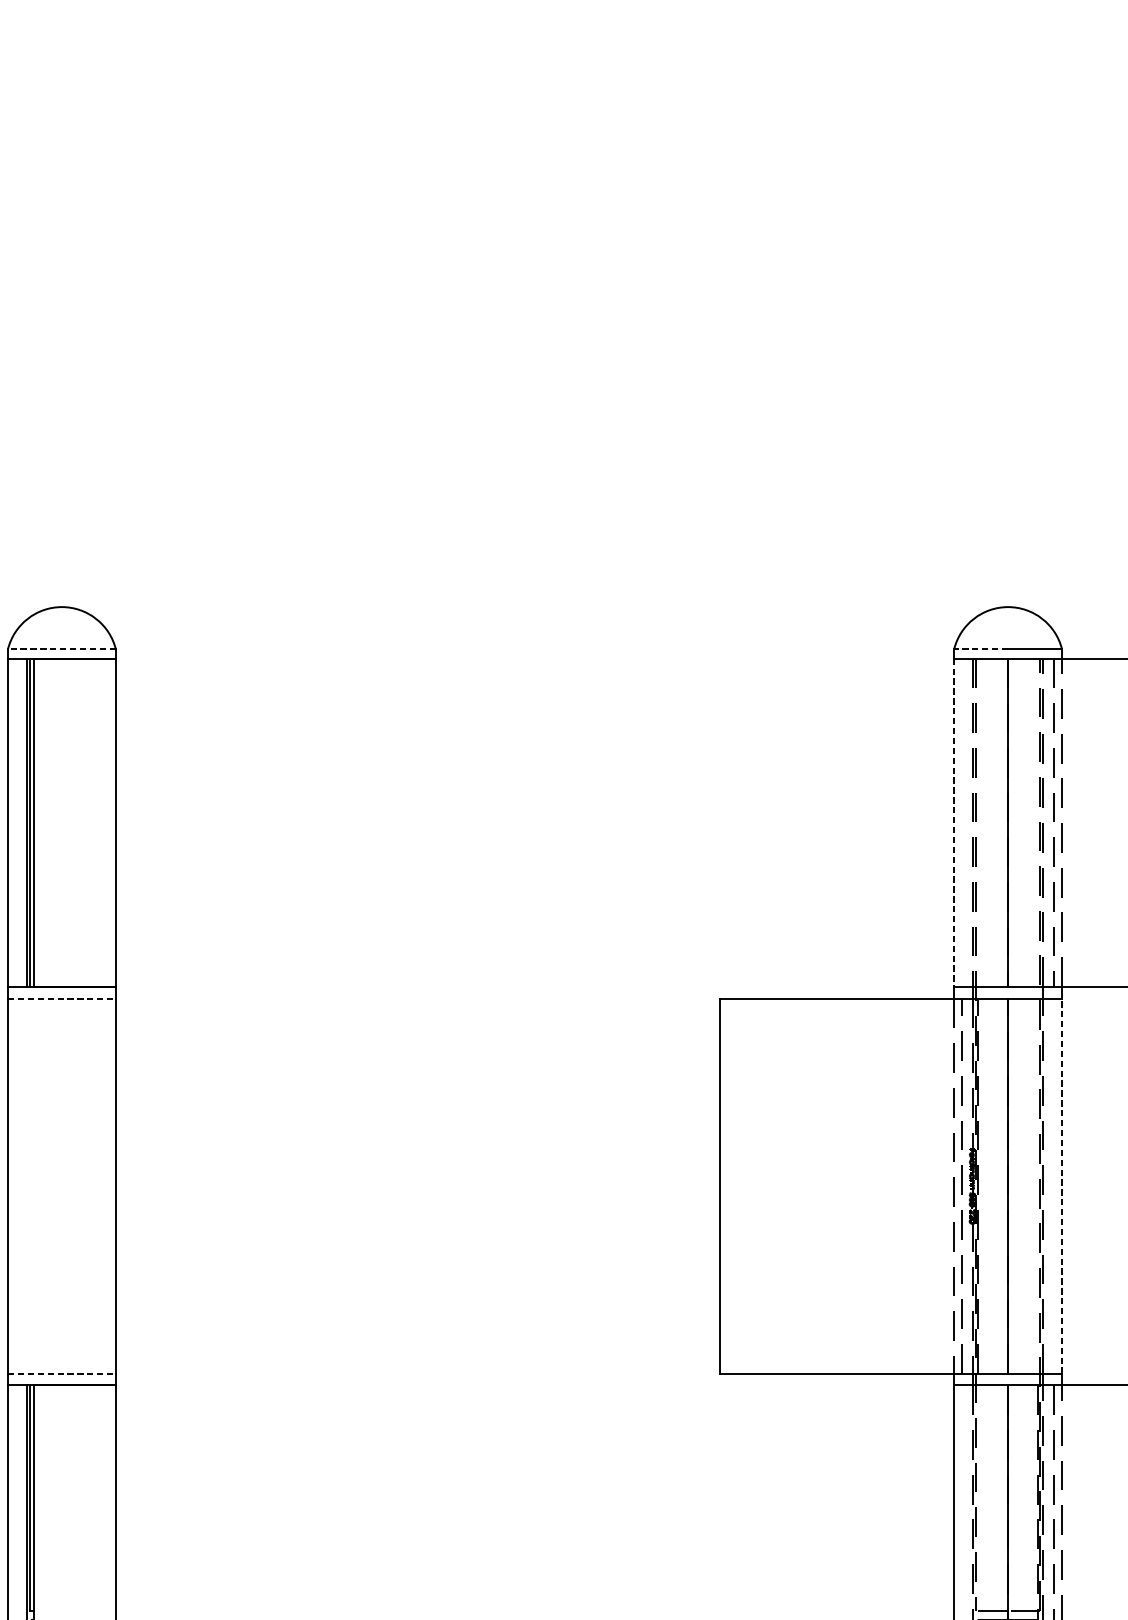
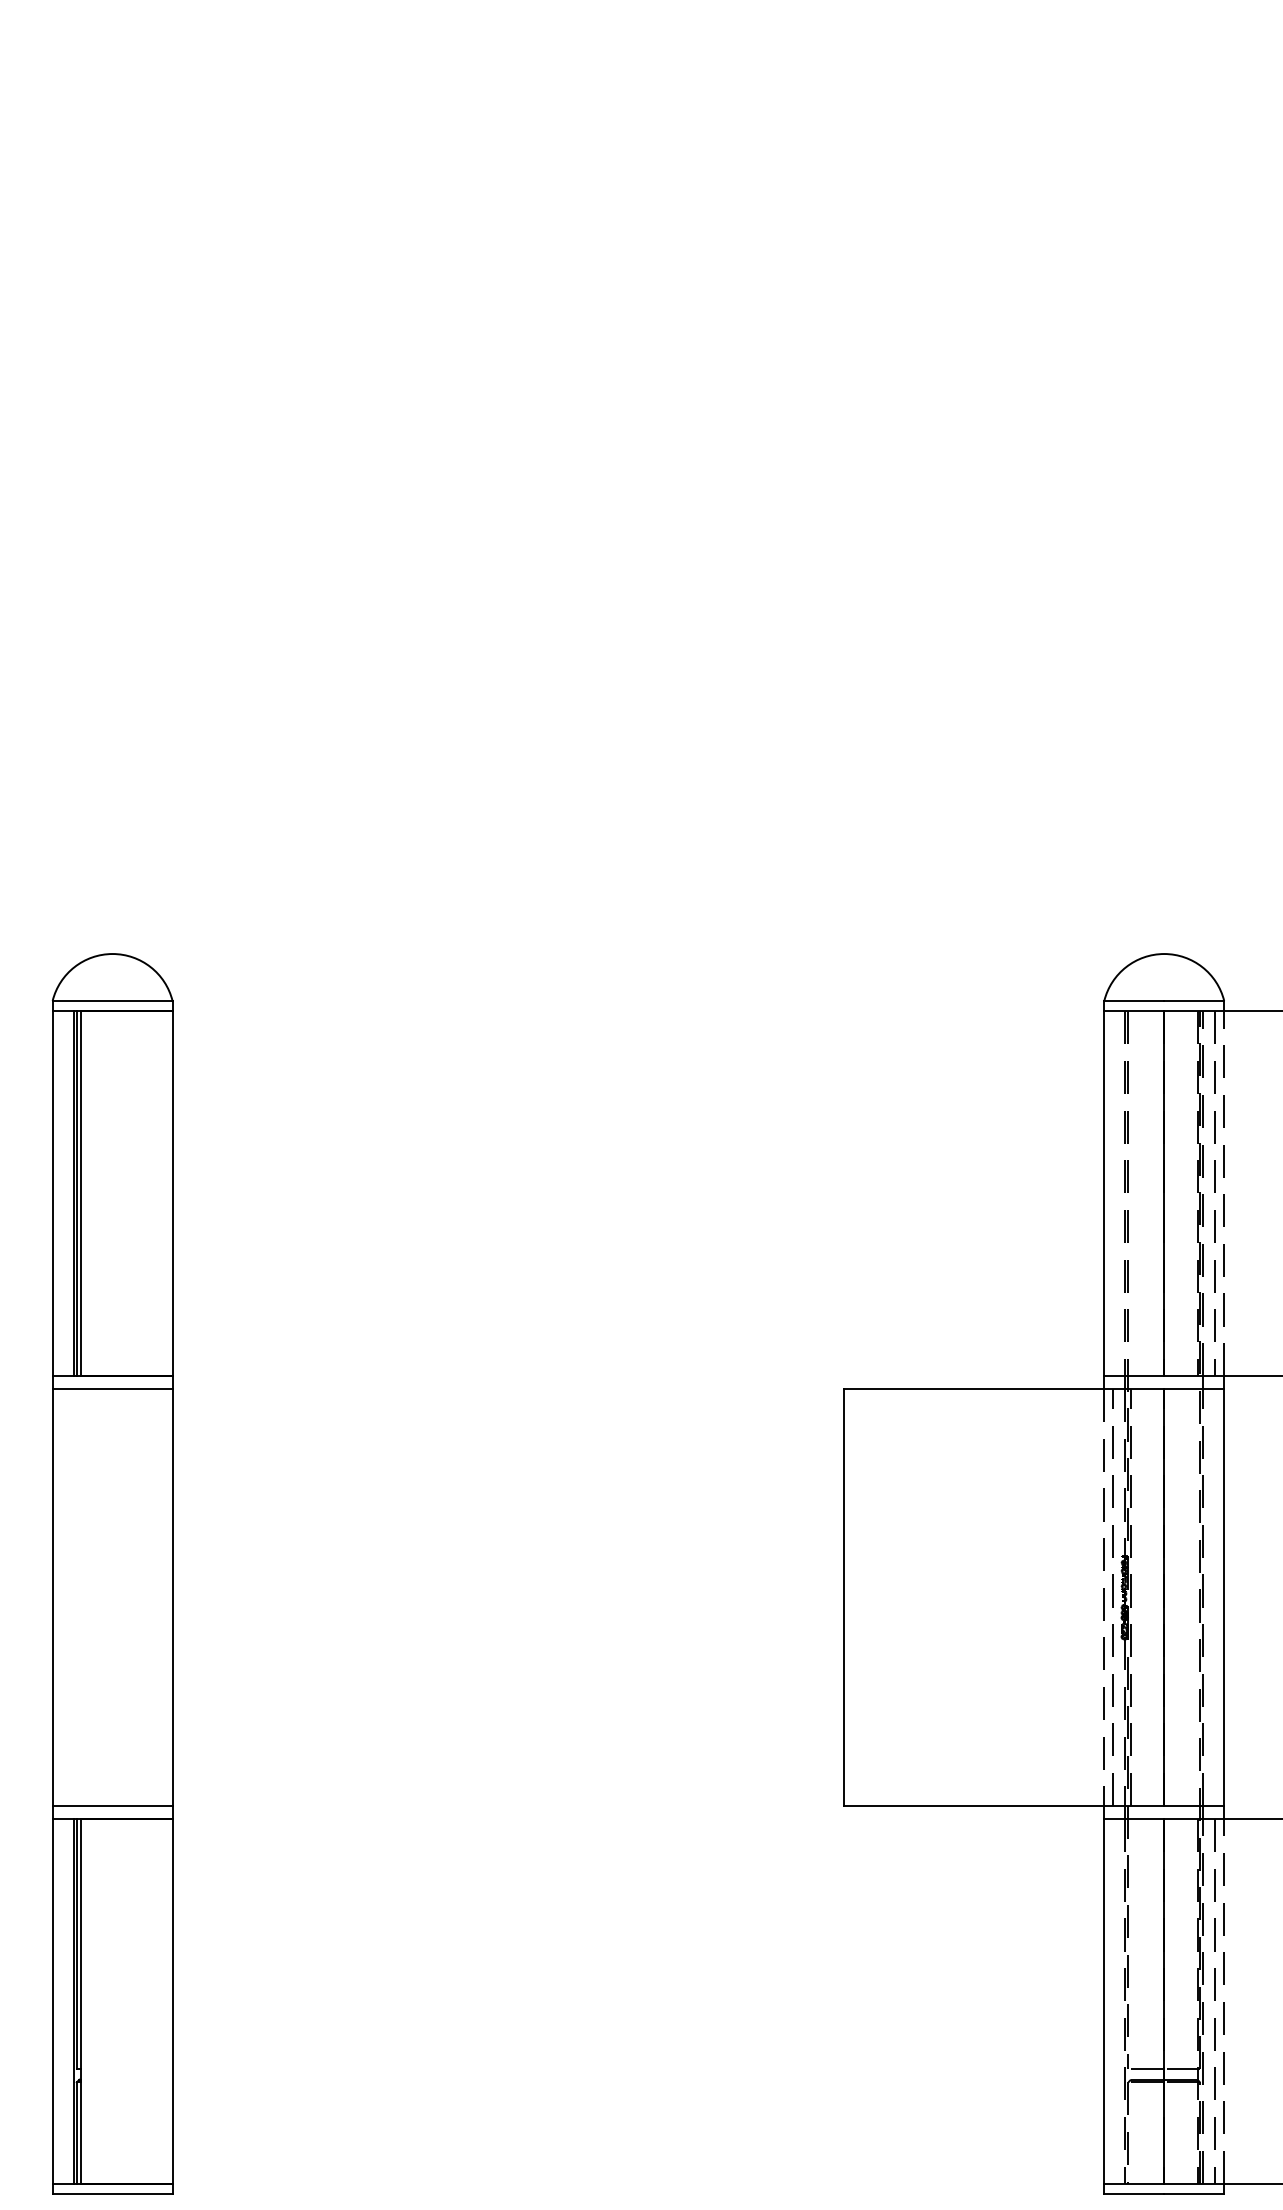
line: (61, 648) -> (112, 1000), dashed -> solid
line: (981, 648) -> (1134, 1000), dashed -> solid
line: (1038, 822) -> (1197, 1193), added
line: (954, 823) -> (1104, 1194), dashed -> solid
line: (61, 998) -> (112, 1389), dashed -> solid
line: (1062, 1186) -> (1224, 1597), dashed -> solid
line: (61, 1374) -> (112, 1806), dashed -> solid

